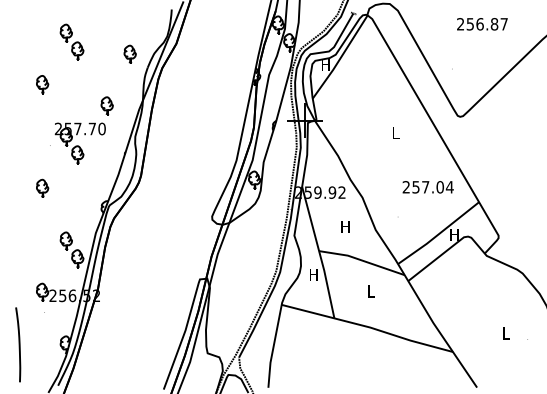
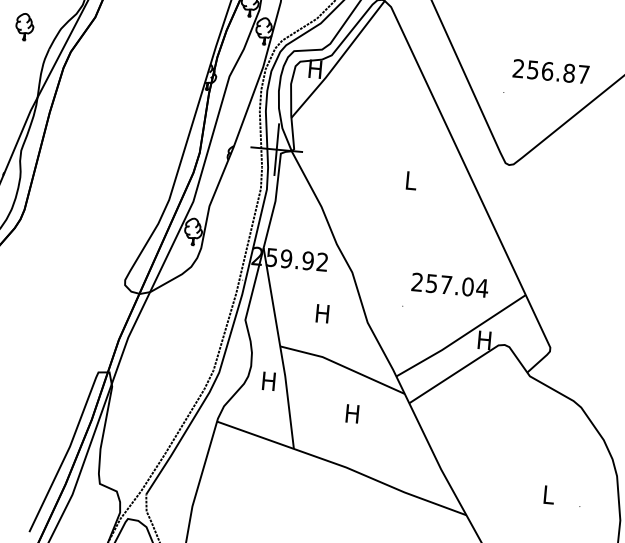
text: (482, 24) -> (551, 71), moved
text: (427, 187) -> (448, 285), moved
text: (370, 291) -> (351, 413), L -> H

